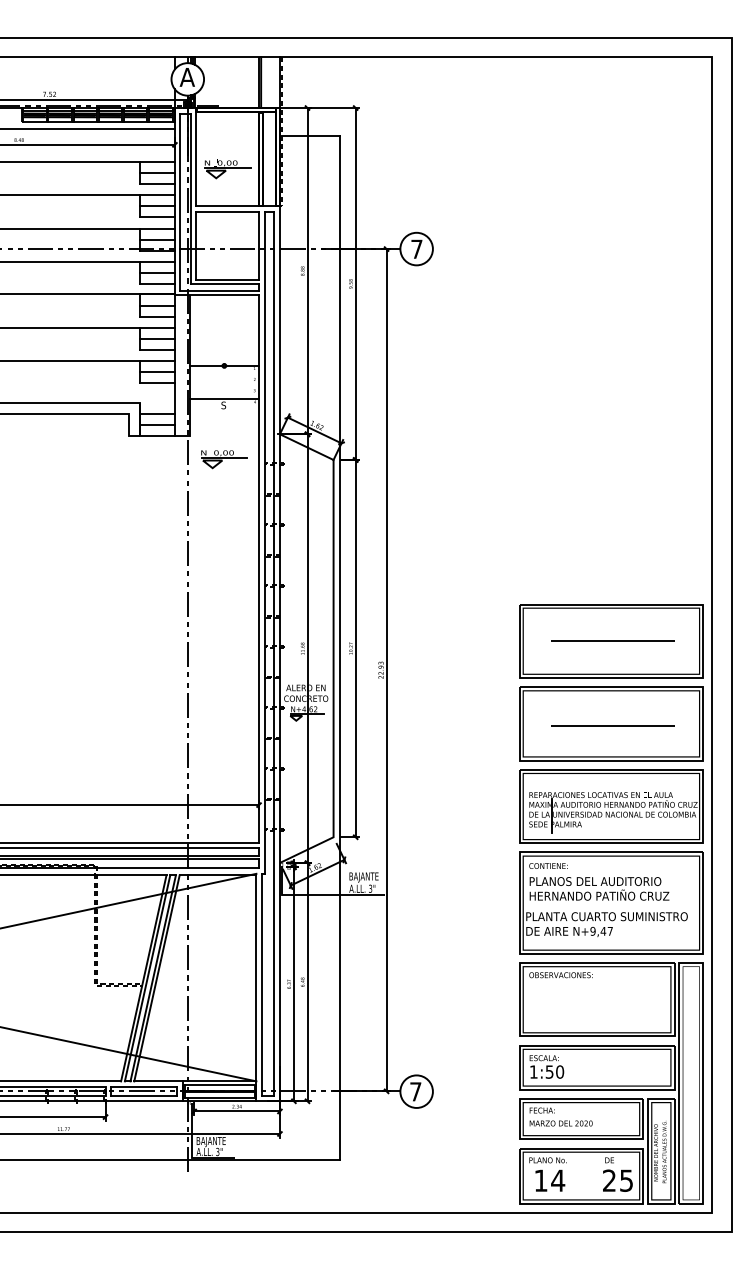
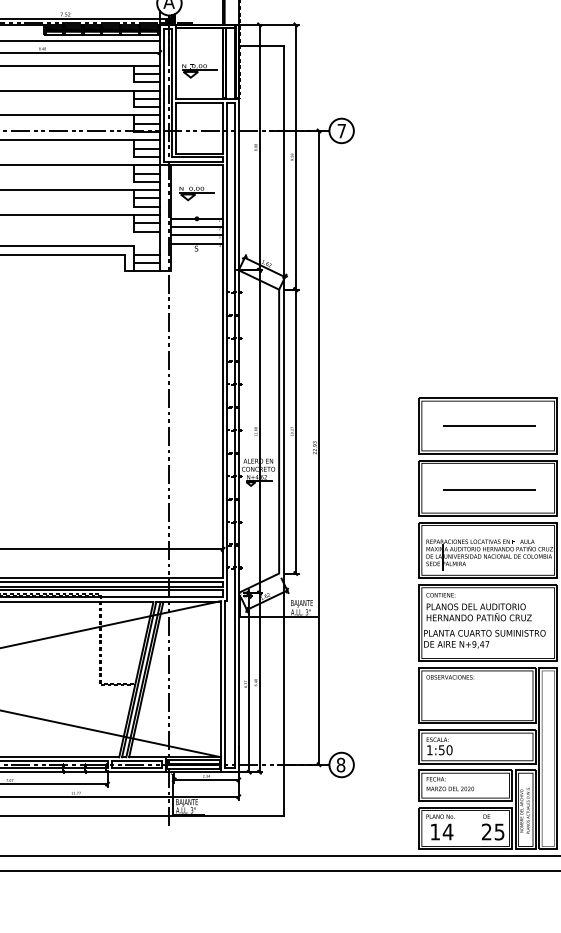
line: (224, 376) -> (197, 226), added
line: (224, 387) -> (197, 235), added
part: (224, 459) -> (197, 193), moved
text: (415, 1091) -> (340, 764), 7 -> 8

